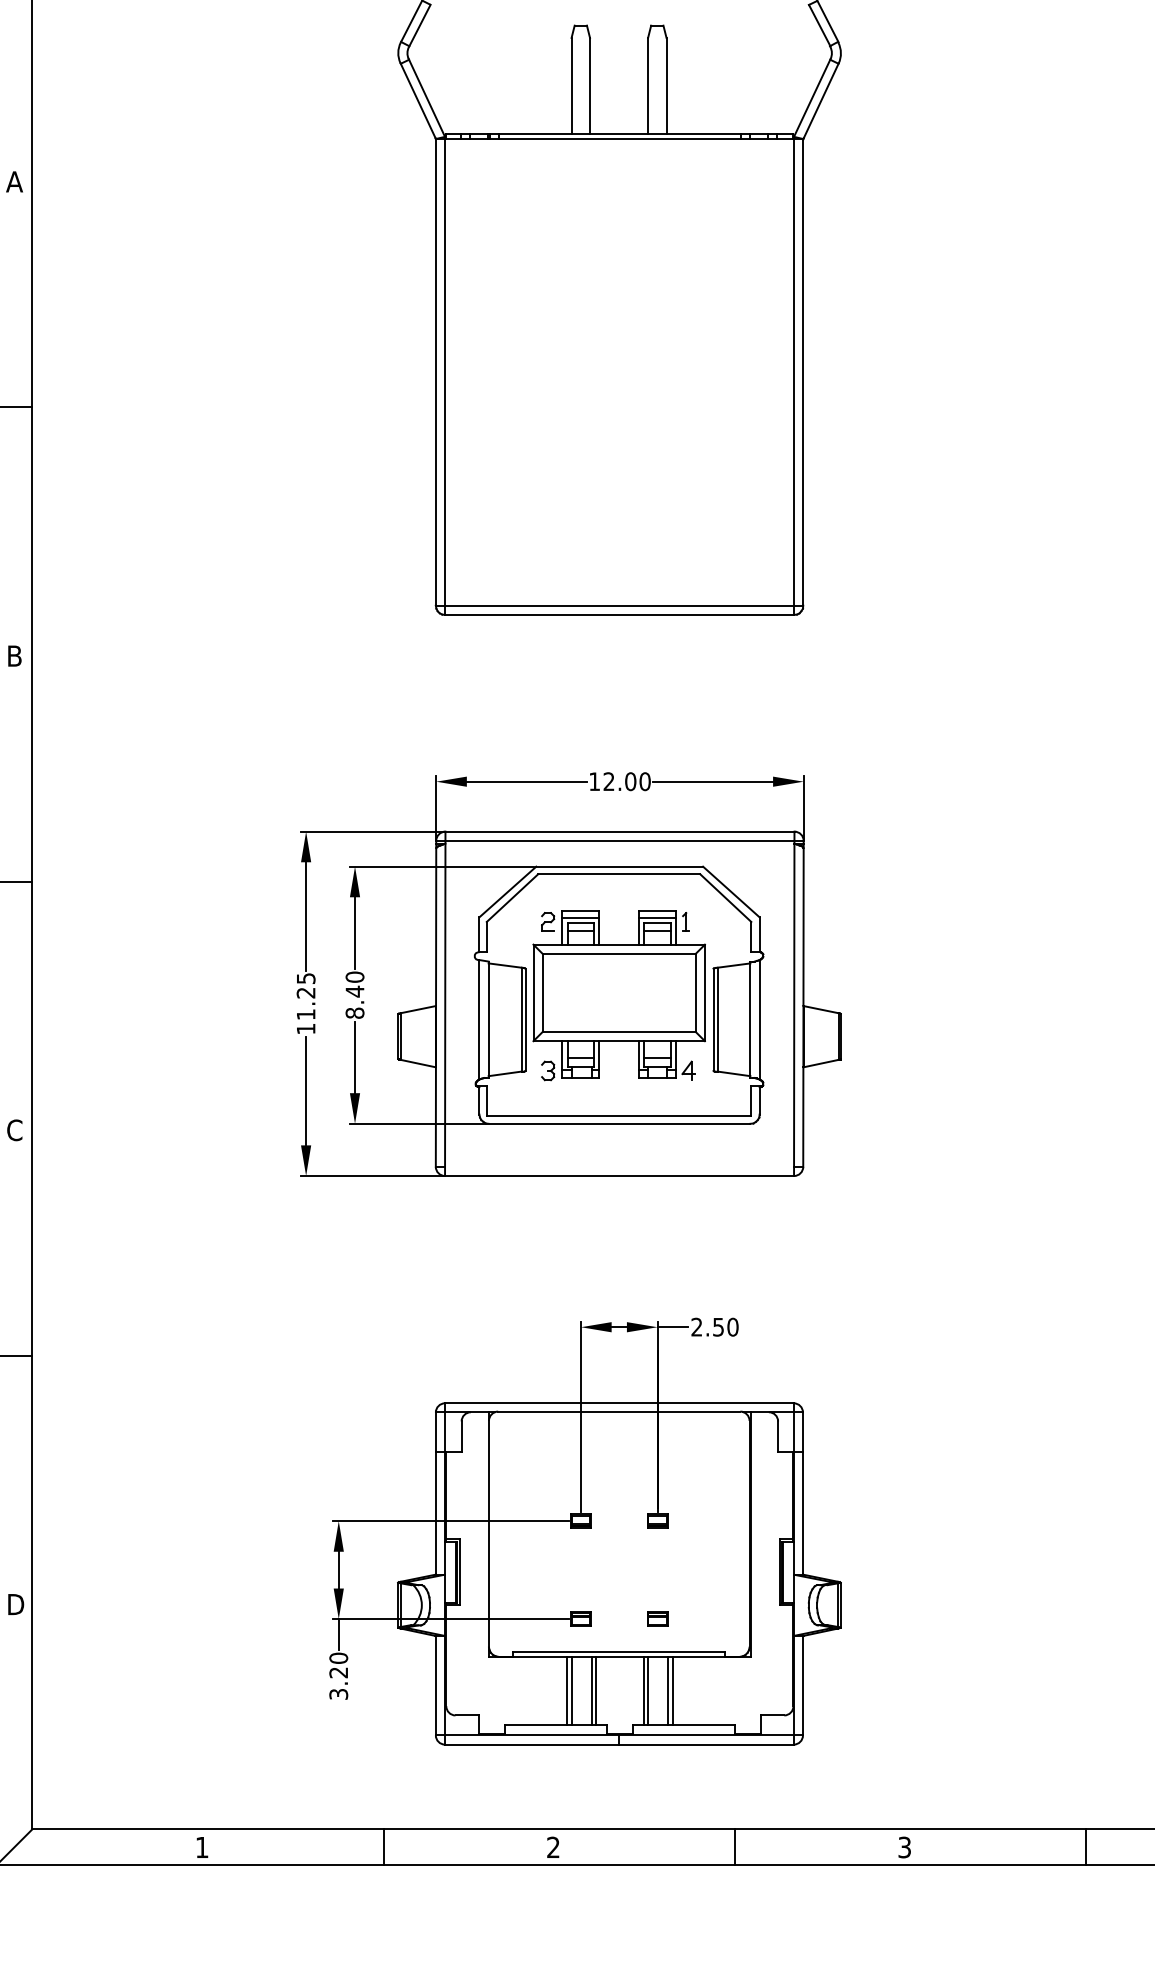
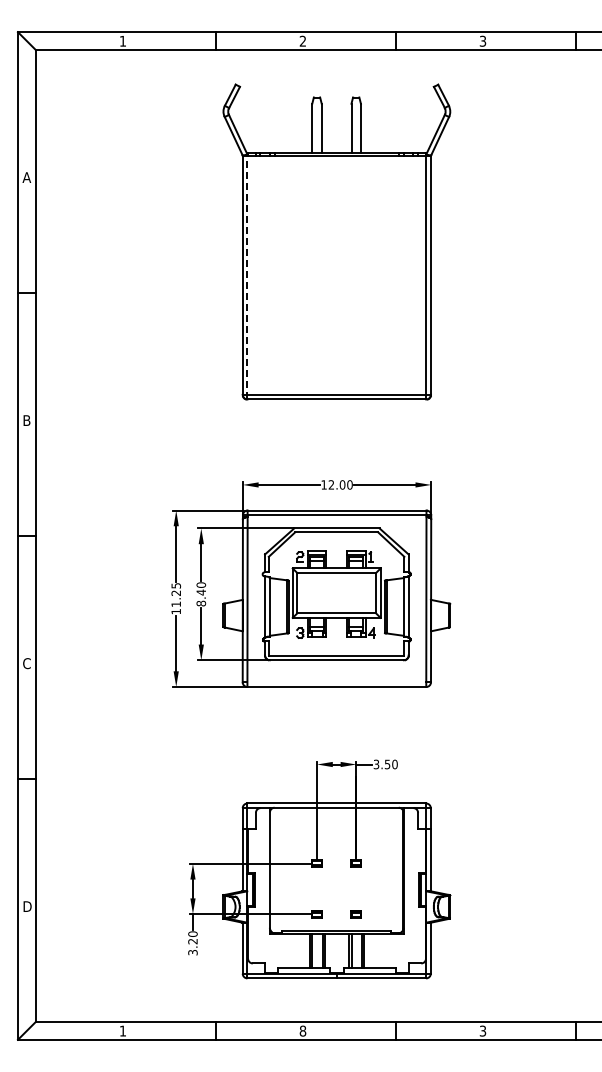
line: (445, 376) -> (247, 277), solid -> dashed
text: (696, 1327) -> (376, 764), 2.50 -> 3.50
text: (552, 1846) -> (302, 1030), 2 -> 8

